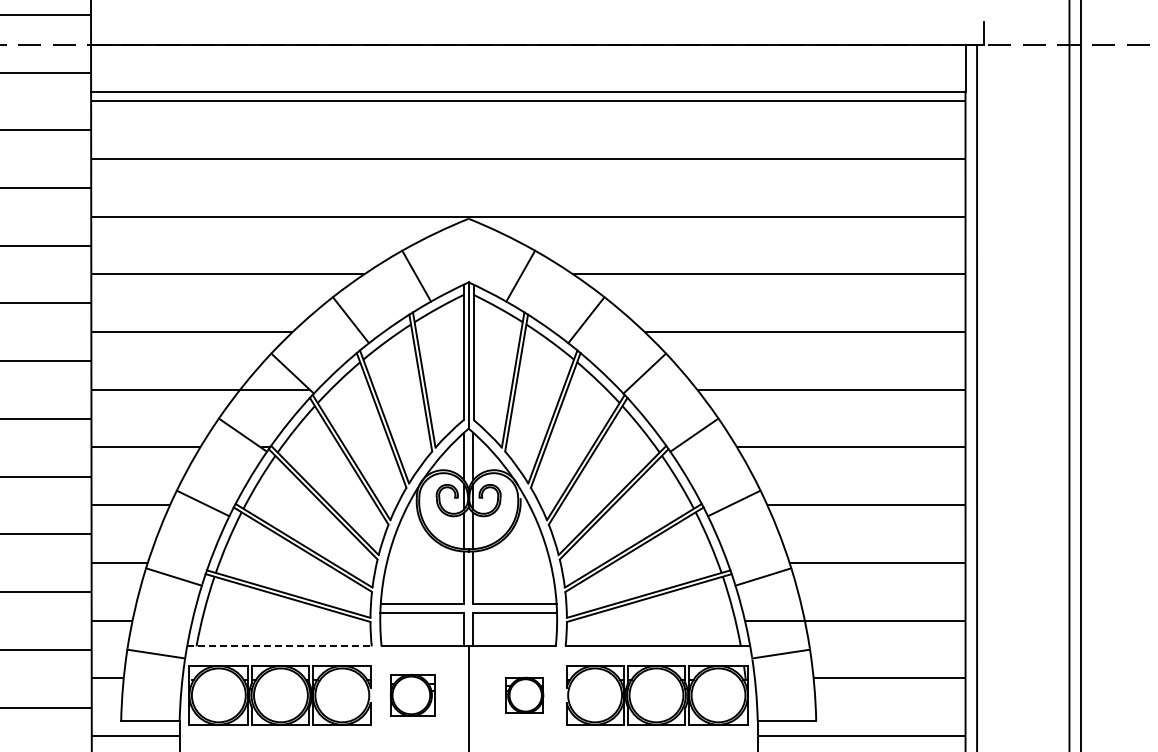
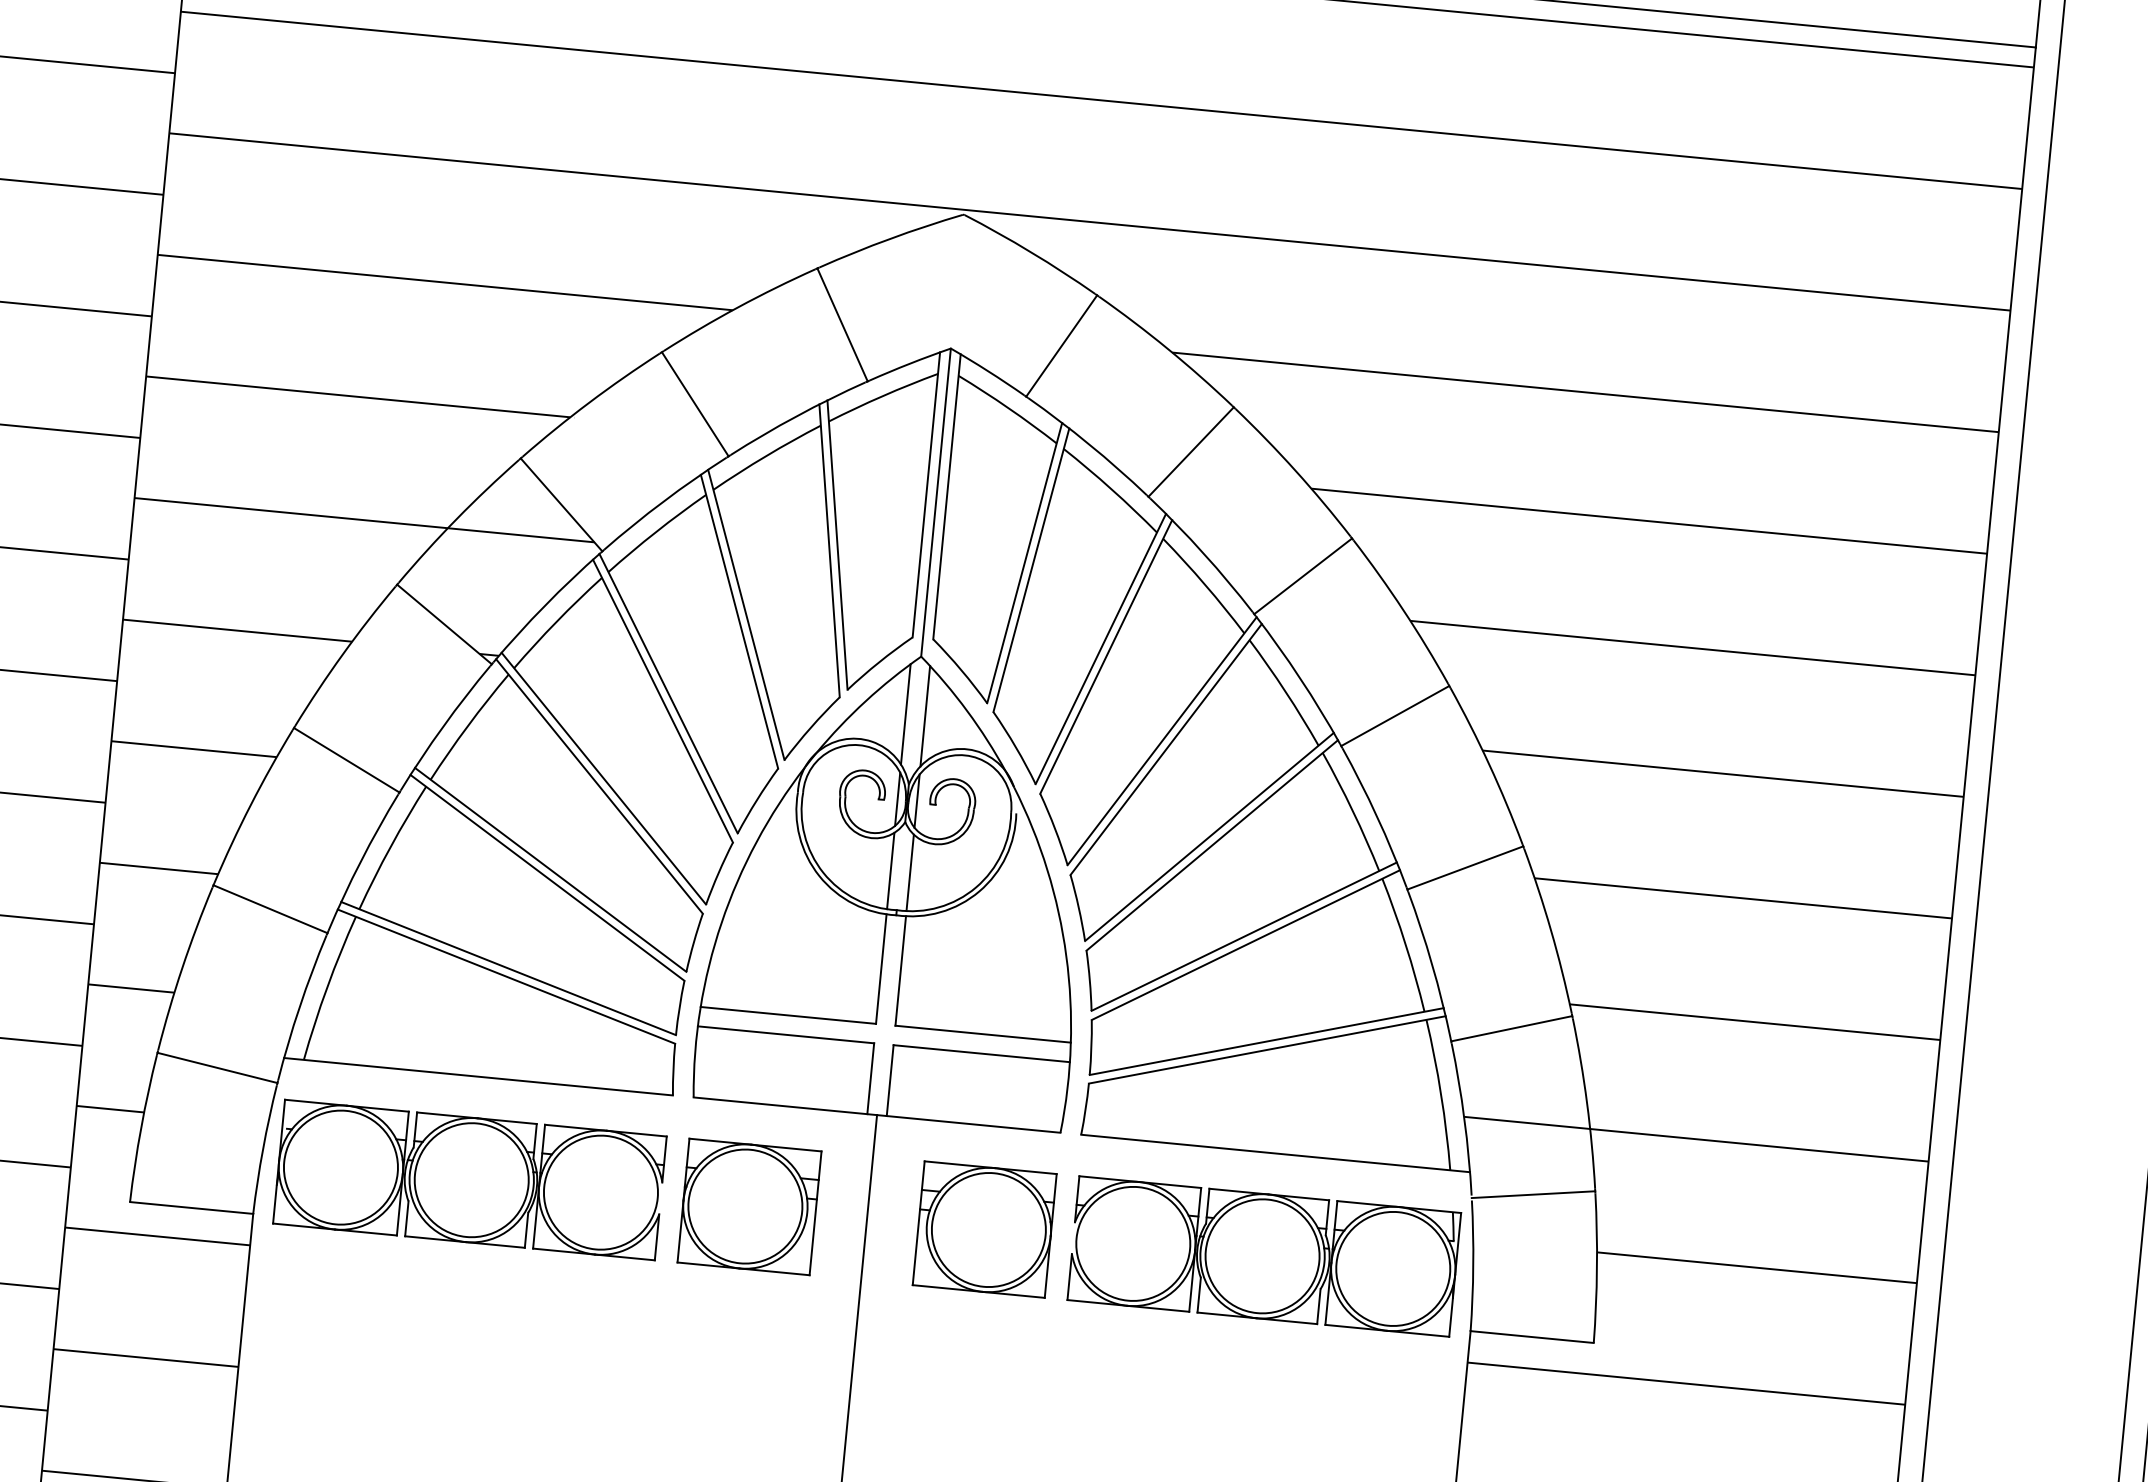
line: (279, 646) -> (478, 1076), dashed -> solid
part: (412, 695) -> (748, 1207), size x1.43
part: (524, 695) -> (984, 1229), size x1.67

